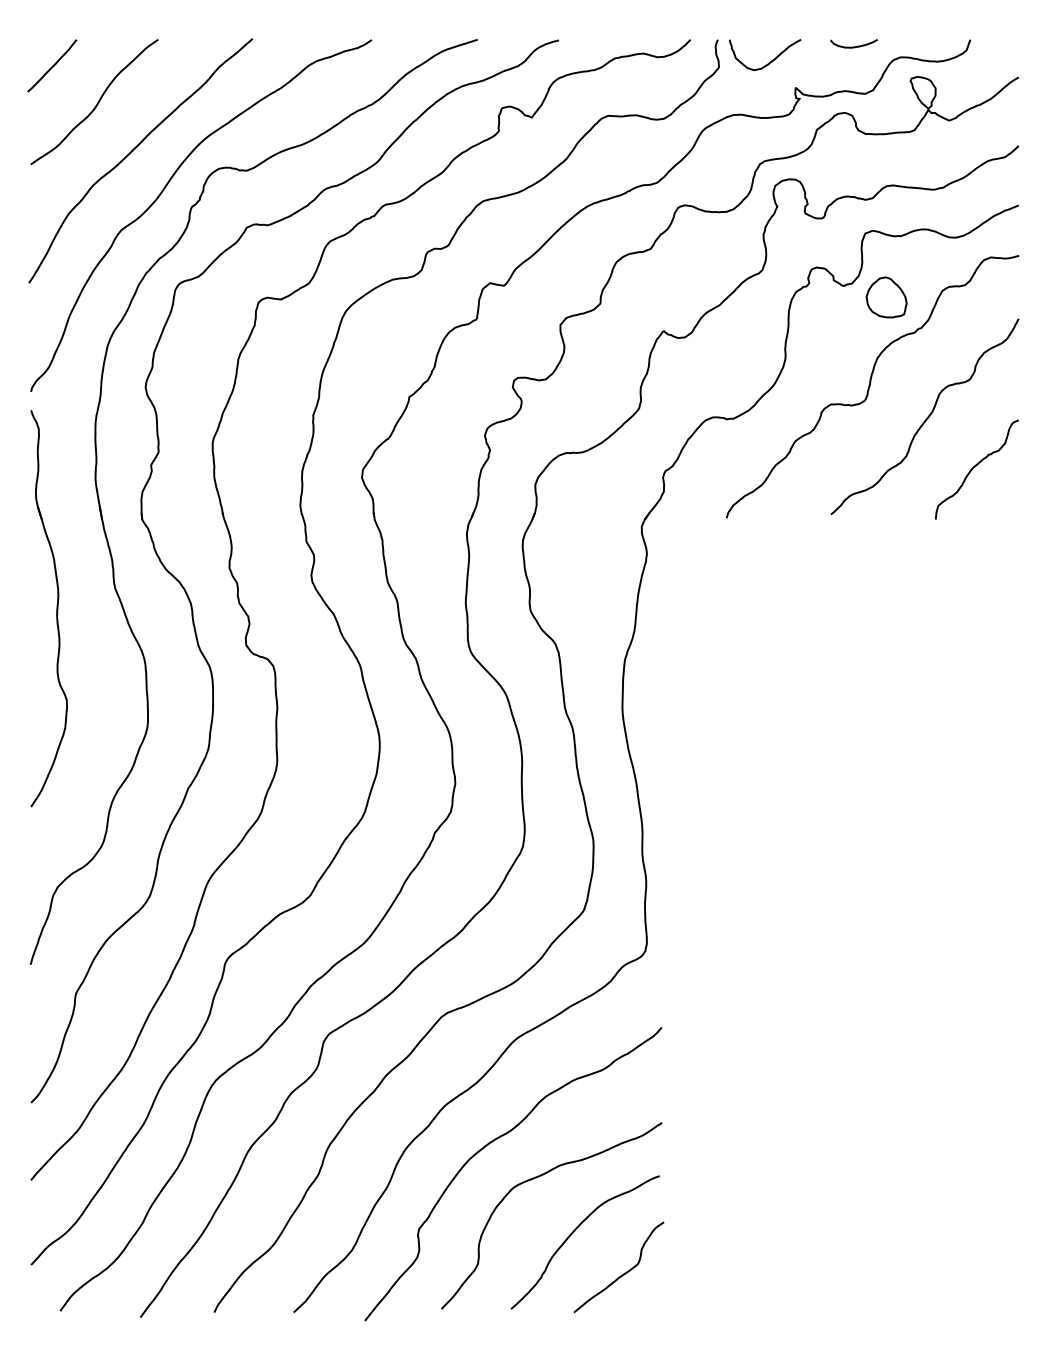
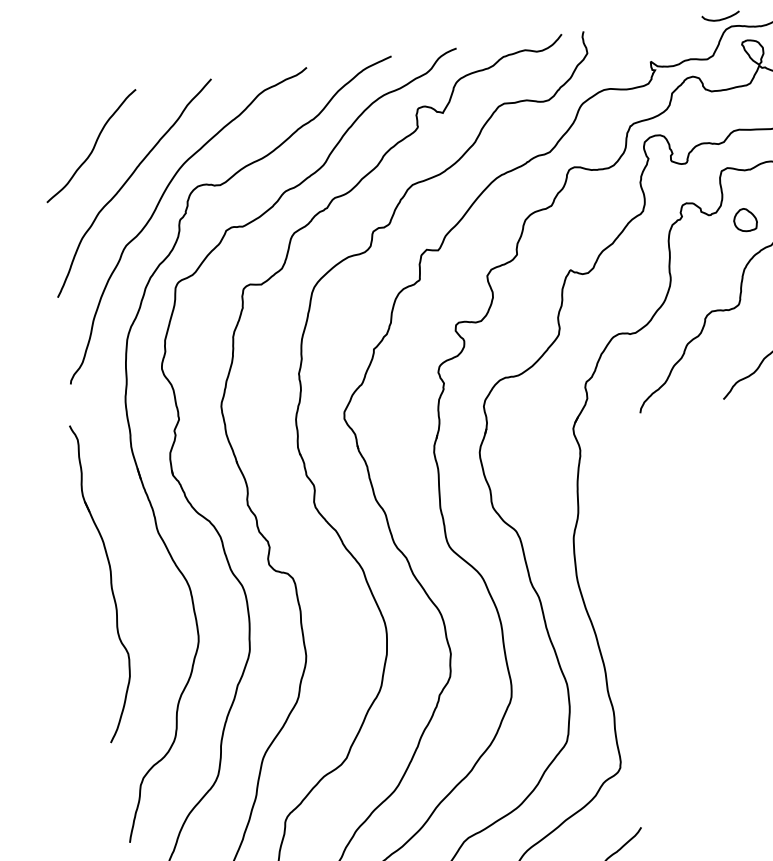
curve: (853, 46) -> (720, 19), moved
curve: (768, 62) -> (626, 44), removed
curve: (52, 65) -> (54, 121), removed
part: (886, 297) -> (745, 220), size x0.7
part: (56, 608) -> (110, 581), moved

